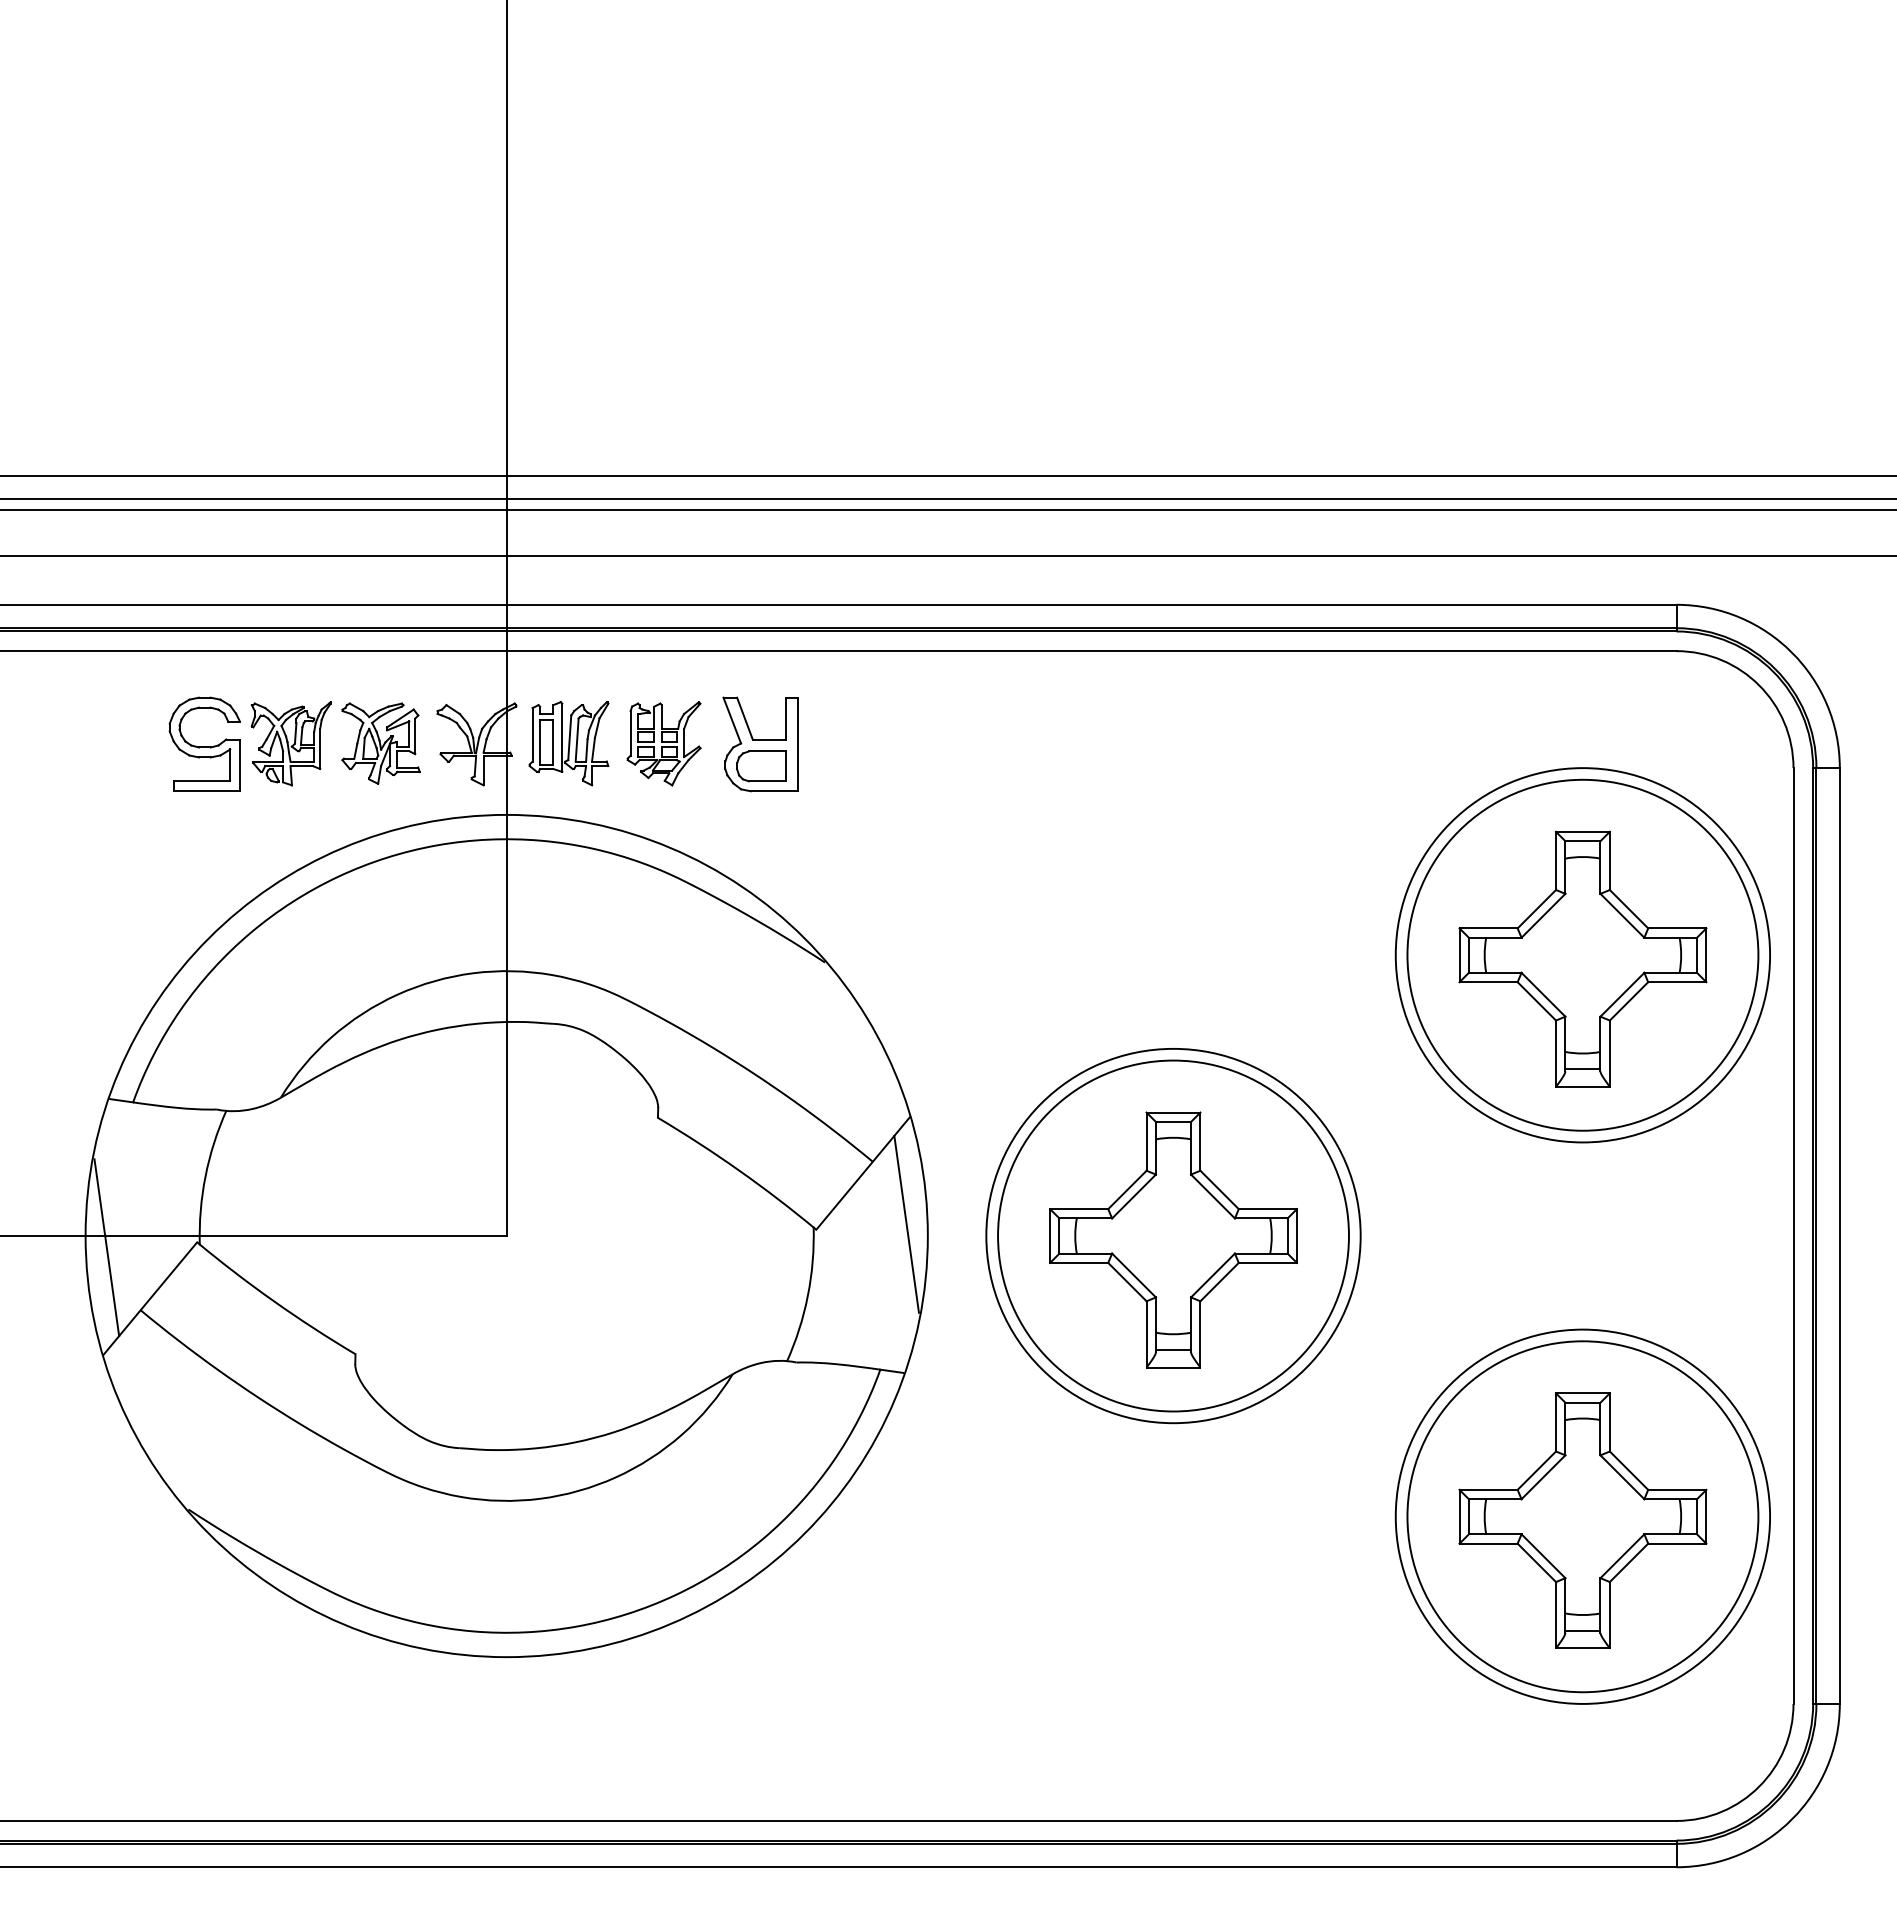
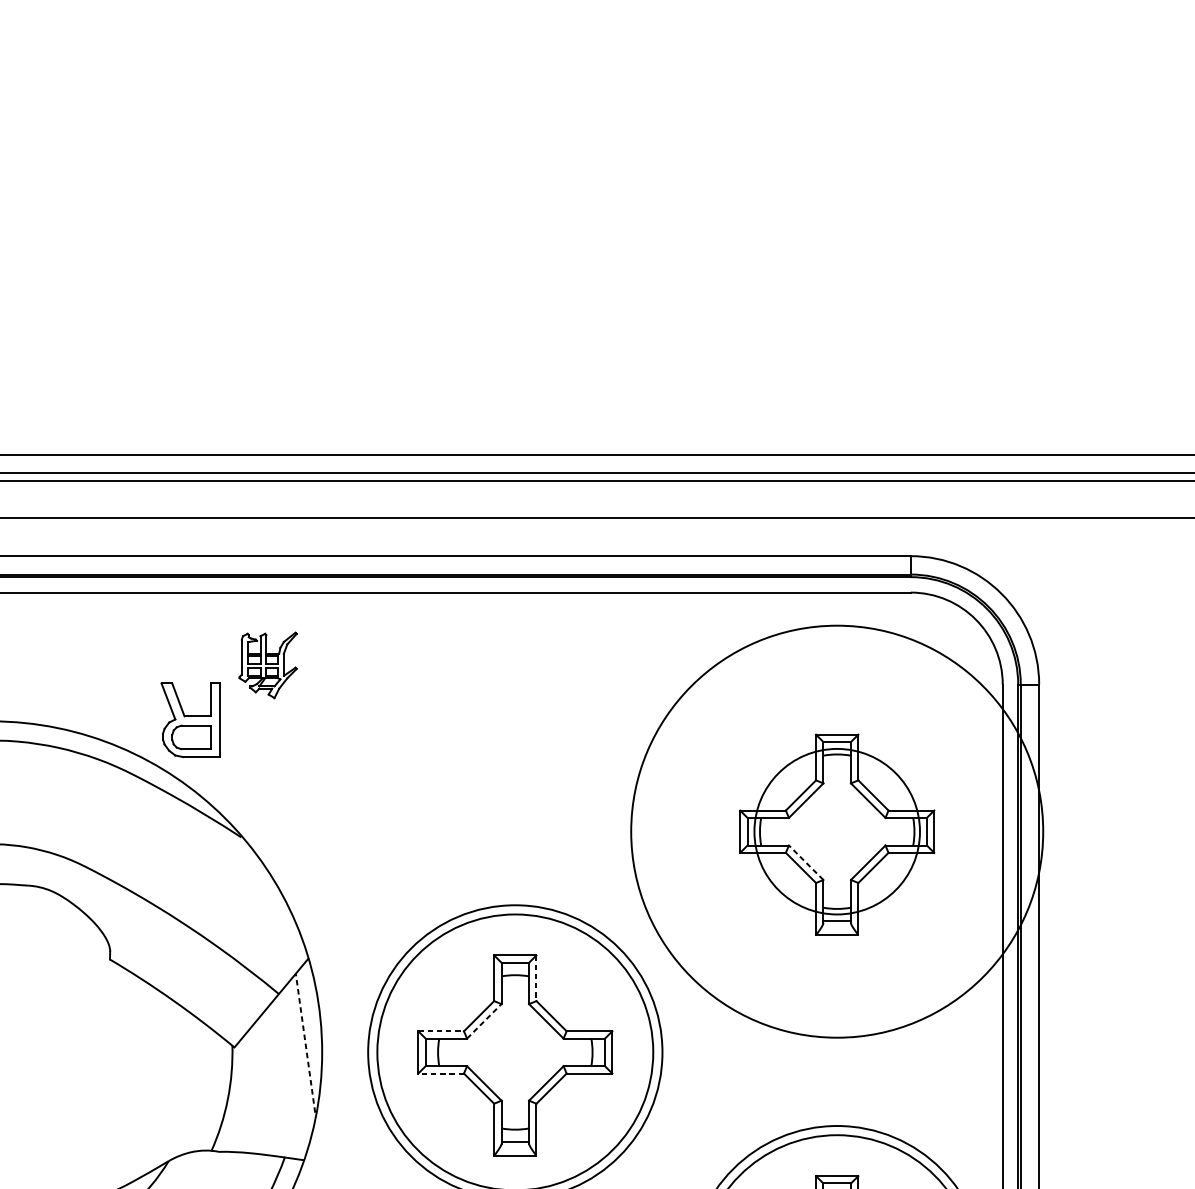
part: (568, 743) -> (39, 665), removed
part: (663, 743) -> (267, 665), moved
part: (760, 744) -> (190, 720), moved
circle: (1582, 954) -> (836, 831), size x0.6
circle: (1582, 955) -> (836, 831), size x1.4
line: (1543, 994) -> (806, 862), solid -> dashed
line: (1200, 1142) -> (536, 978), solid -> dashed
line: (1134, 1196) -> (484, 1021), solid -> dashed
line: (1079, 1209) -> (441, 1031), solid -> dashed
line: (906, 1223) -> (305, 1042), solid -> dashed
line: (1078, 1262) -> (440, 1073), solid -> dashed

